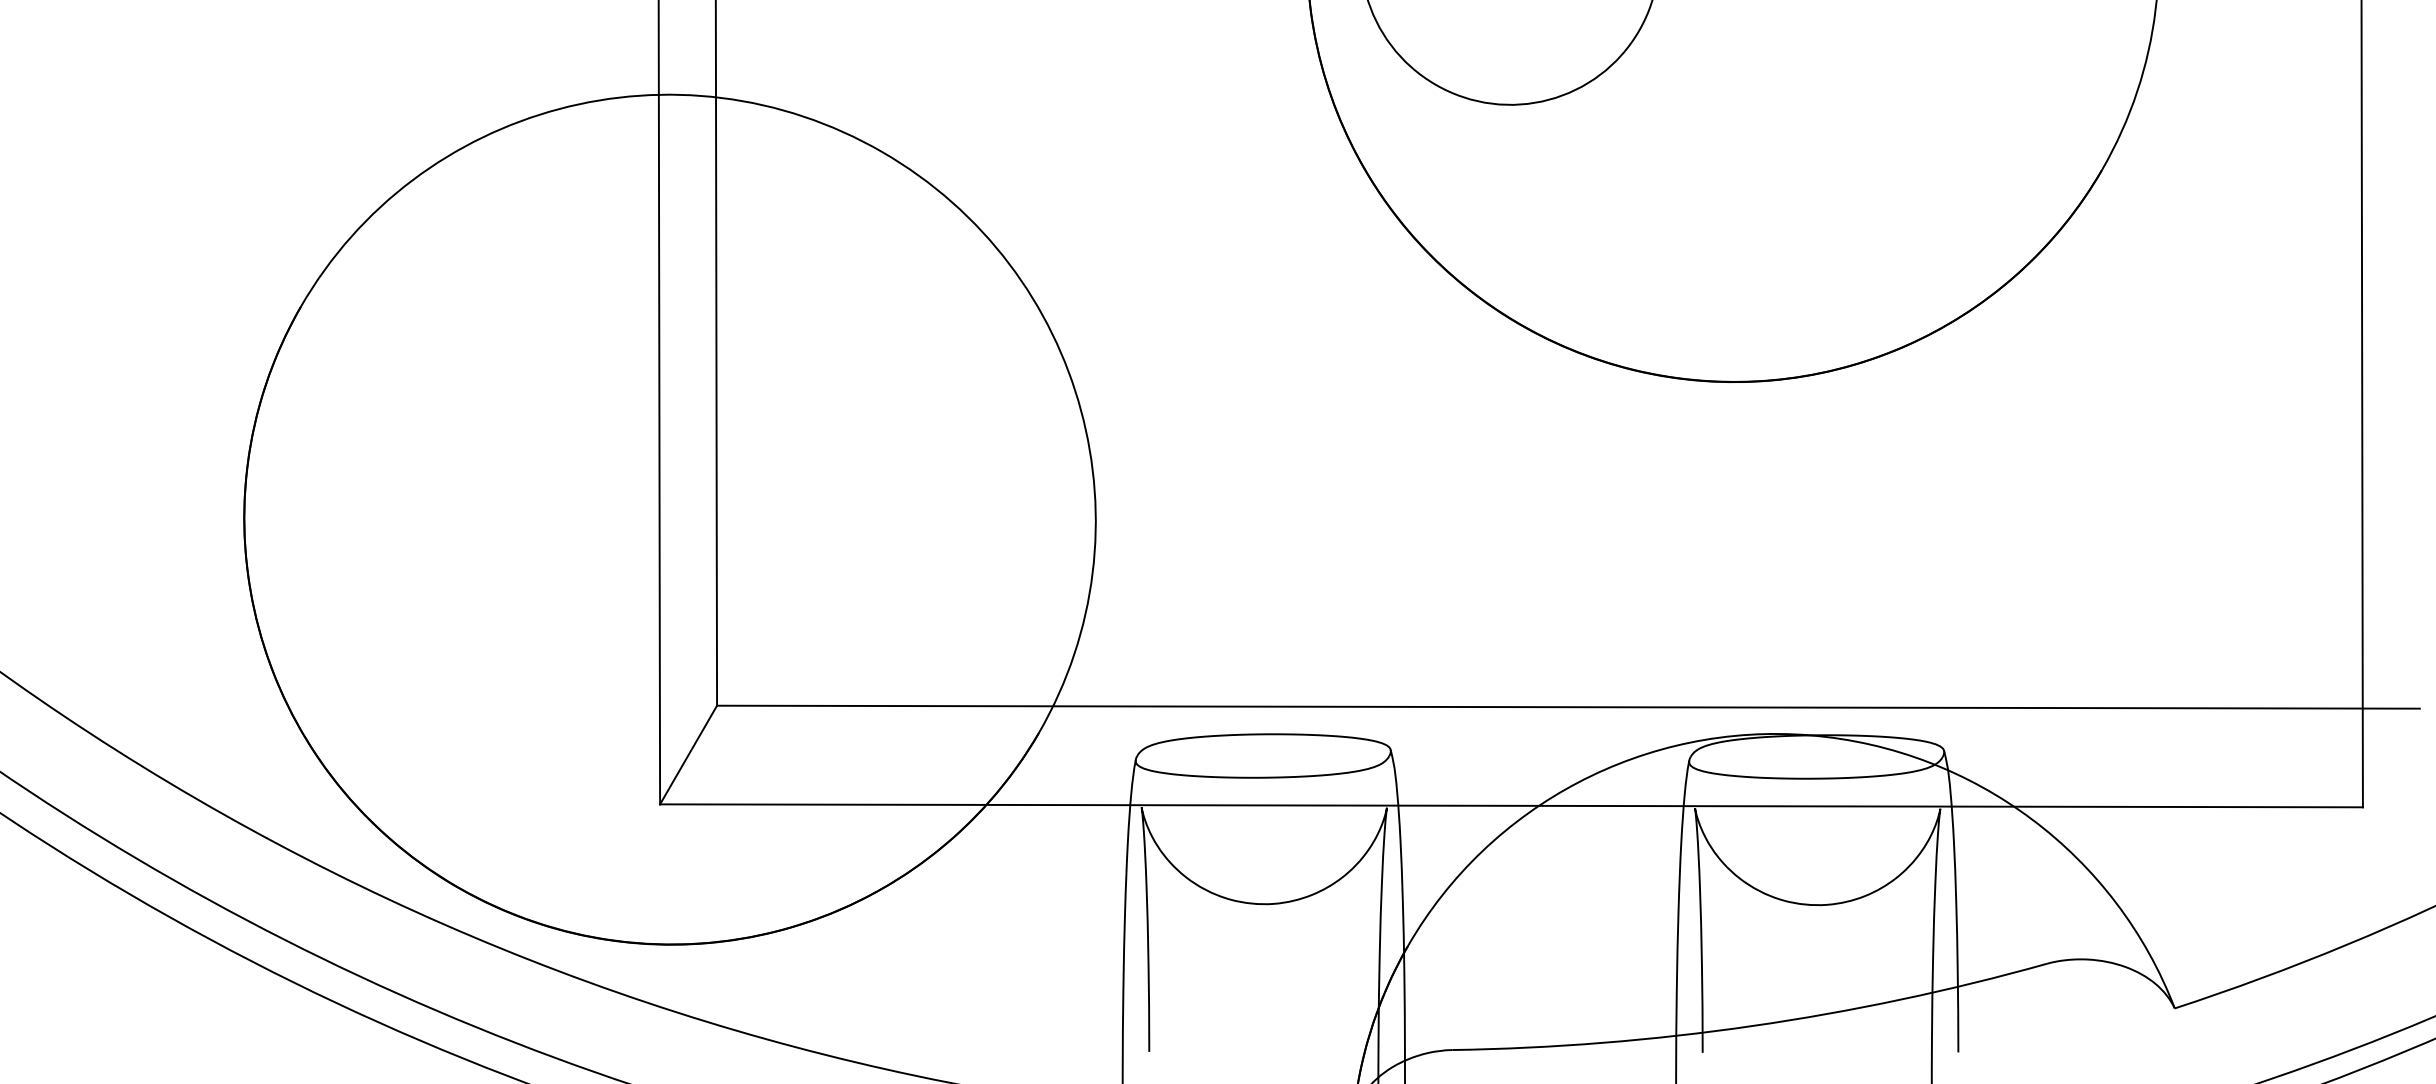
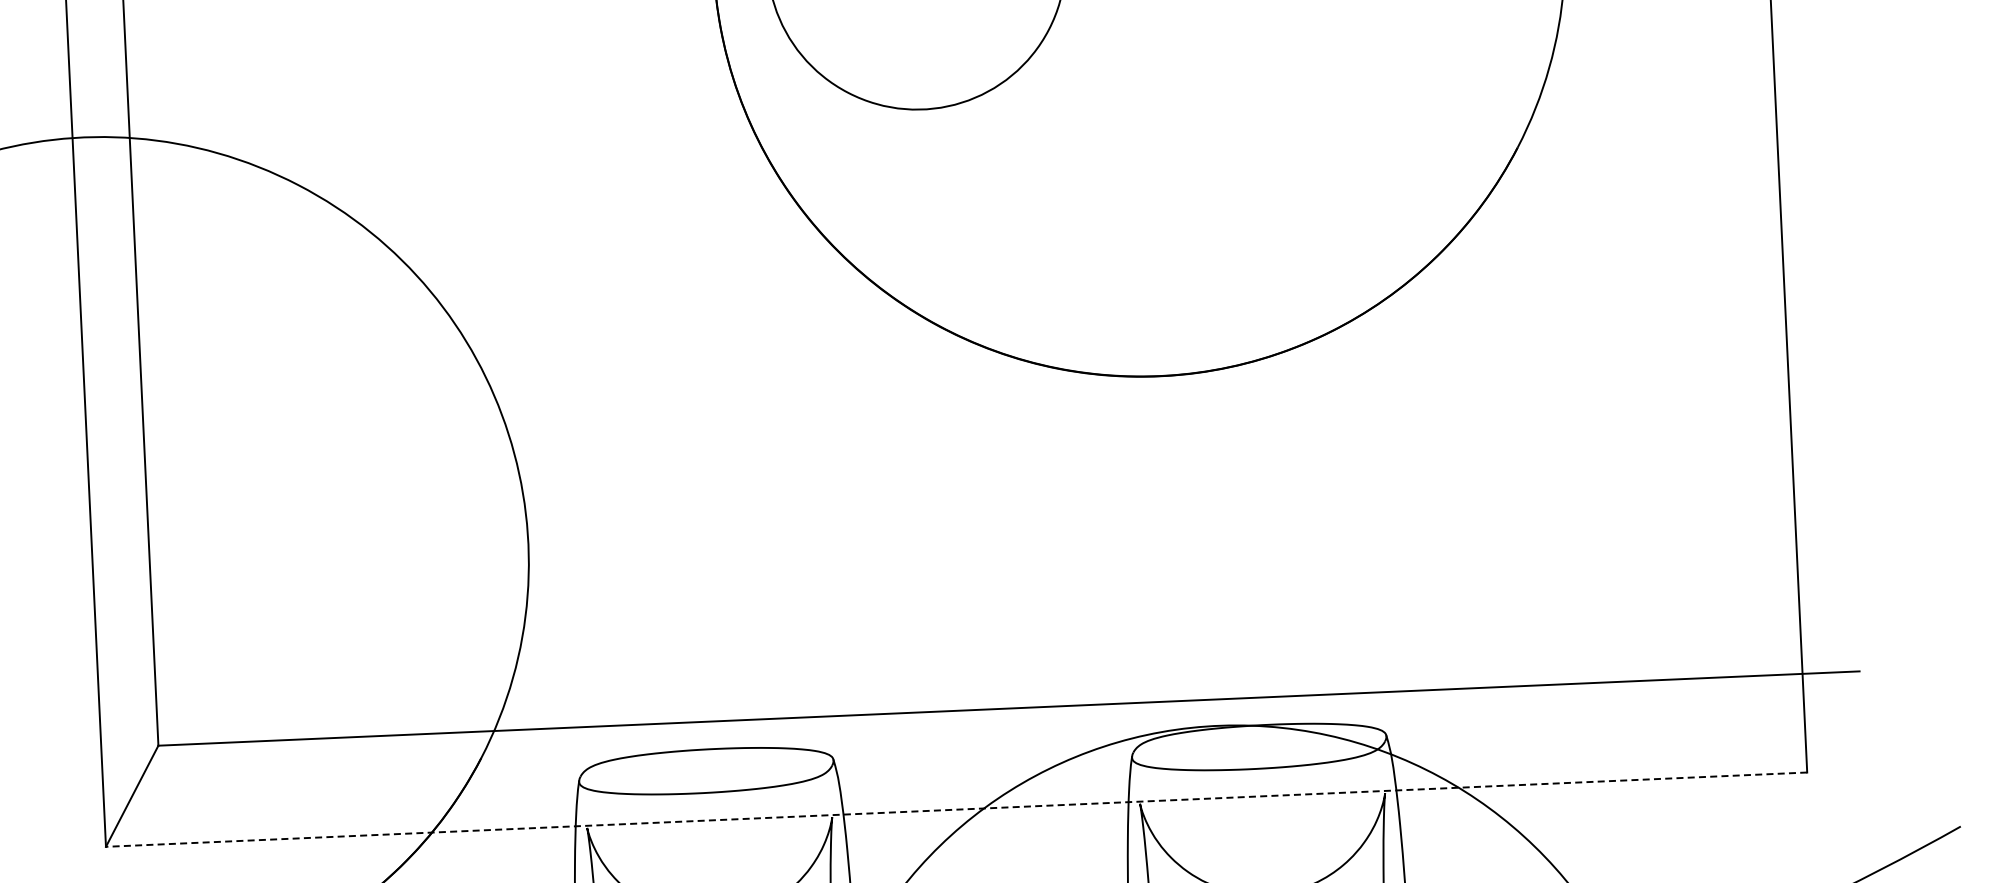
line: (1511, 805) -> (956, 809), solid -> dashed

